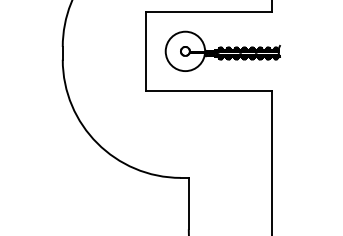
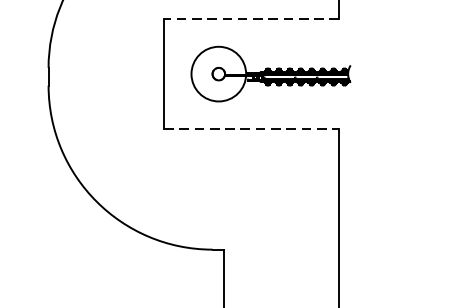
line: (208, 12) -> (250, 20), solid -> dashed
line: (209, 90) -> (252, 128), solid -> dashed

